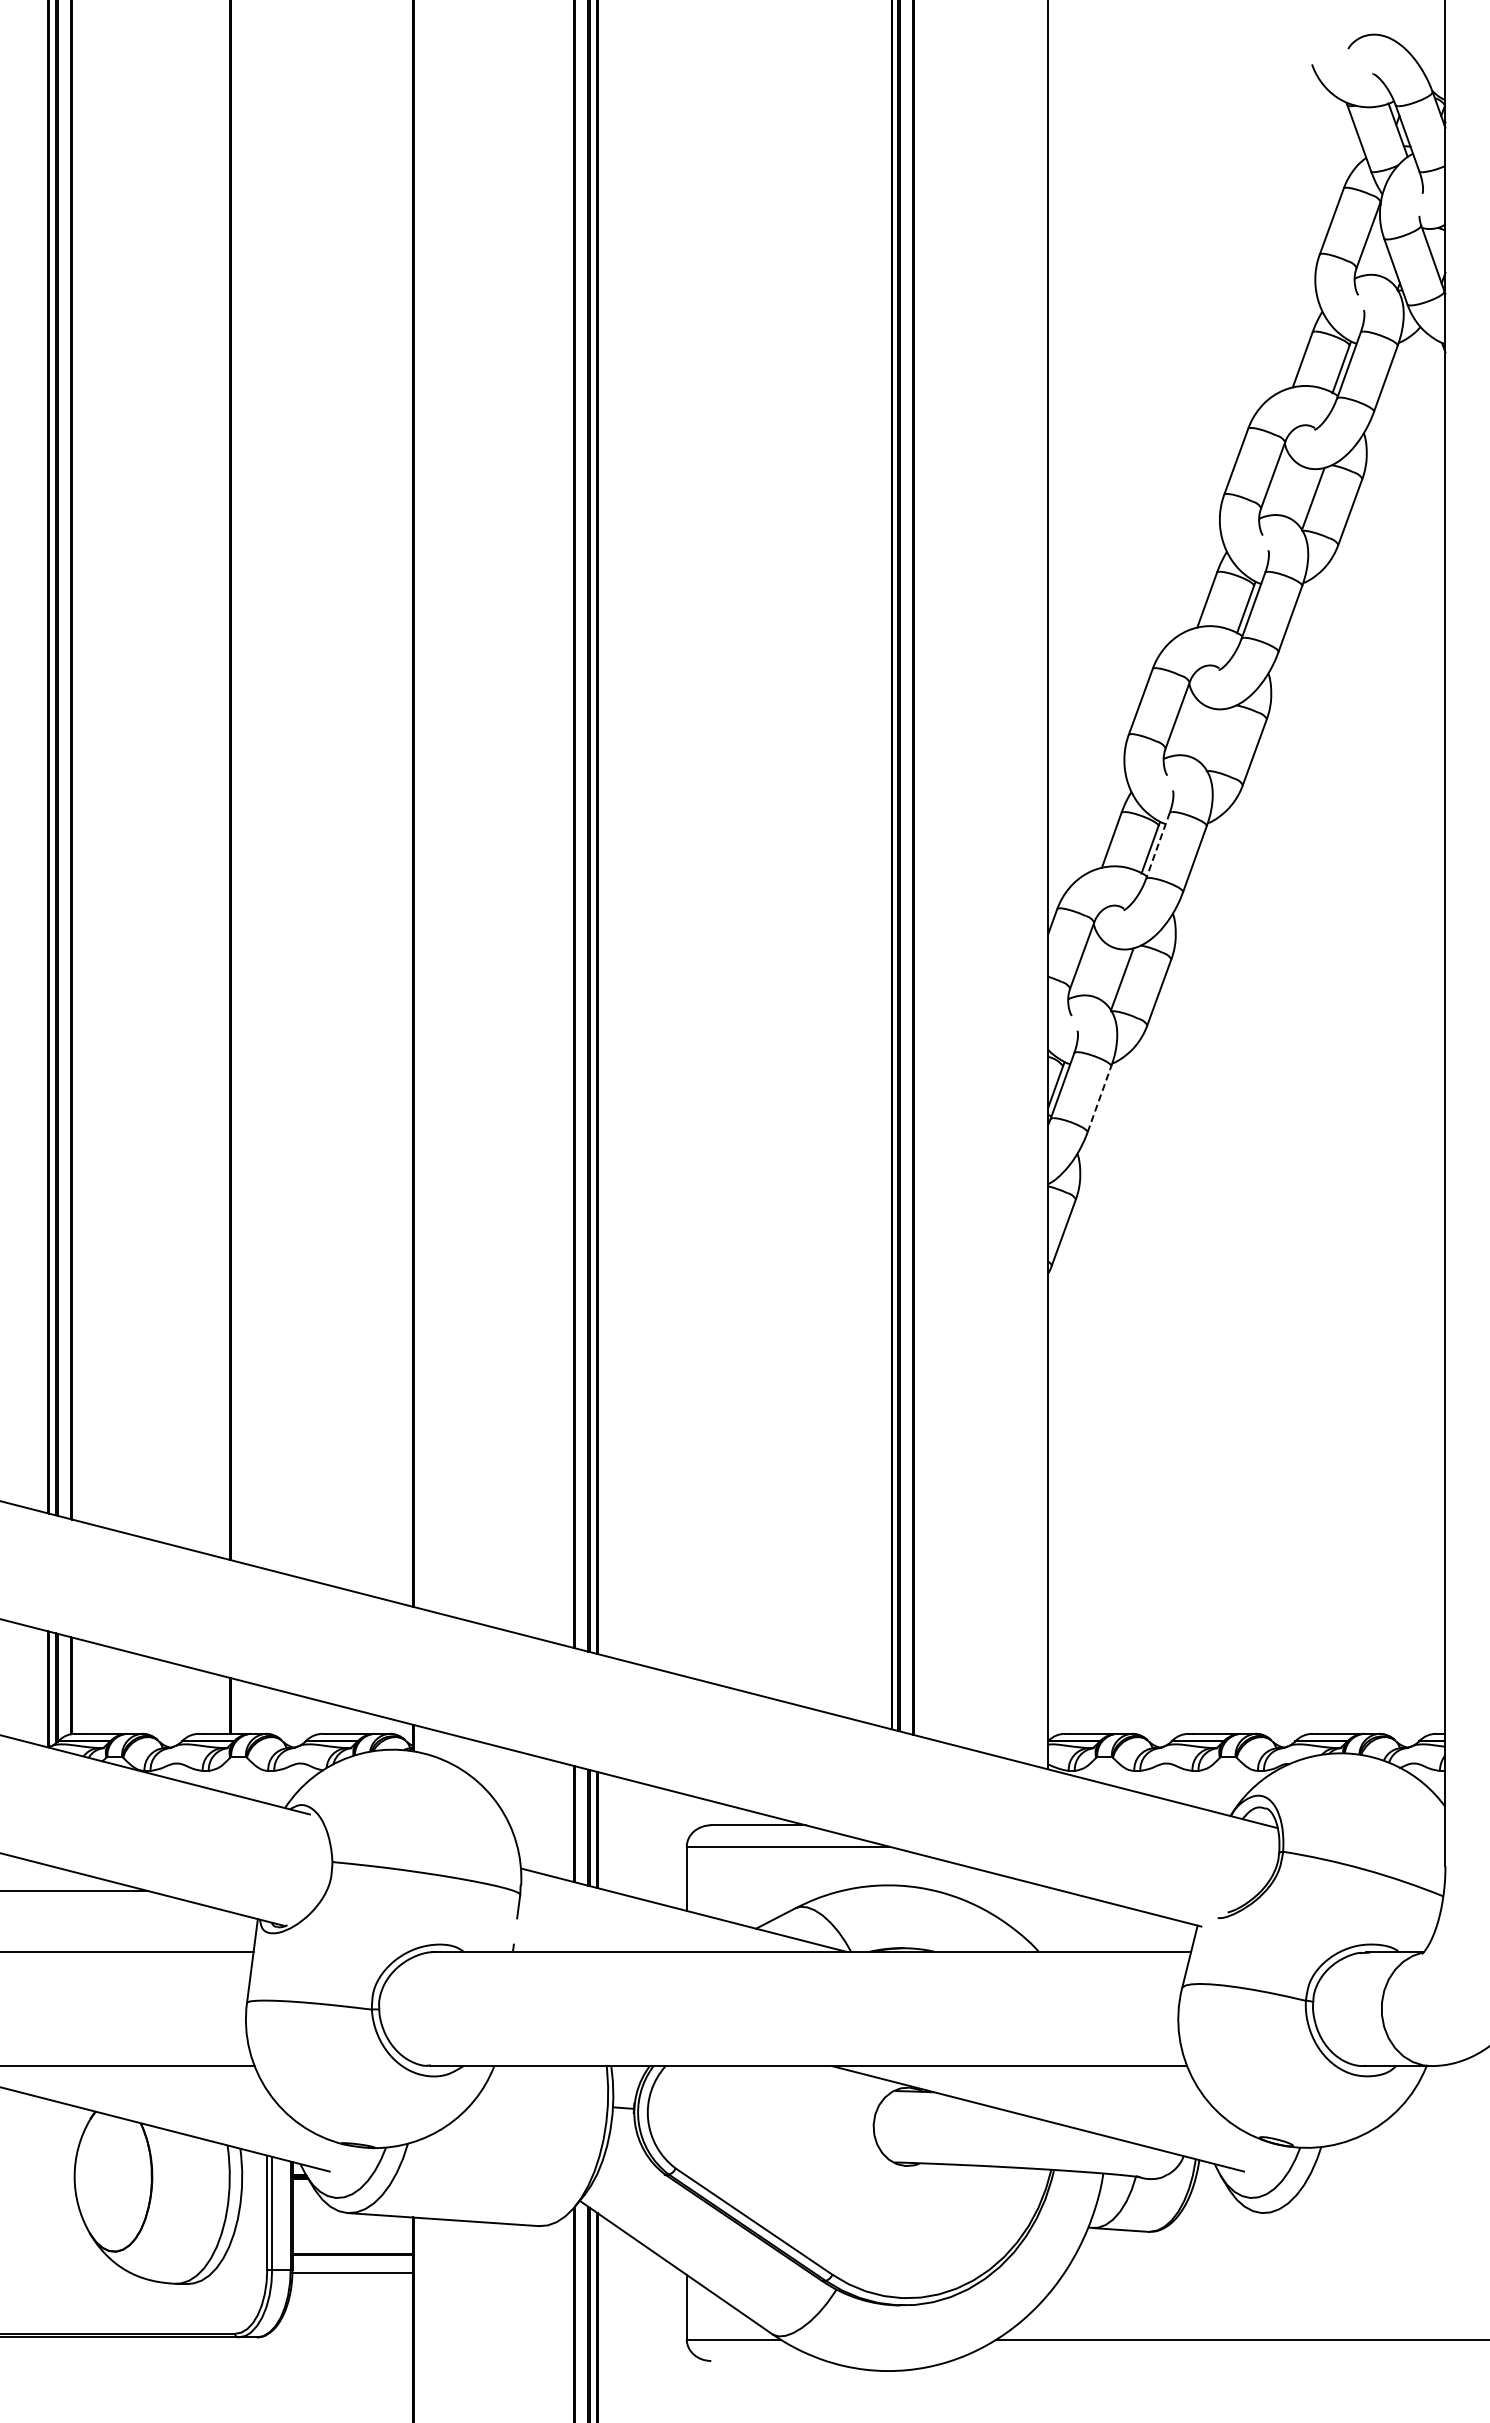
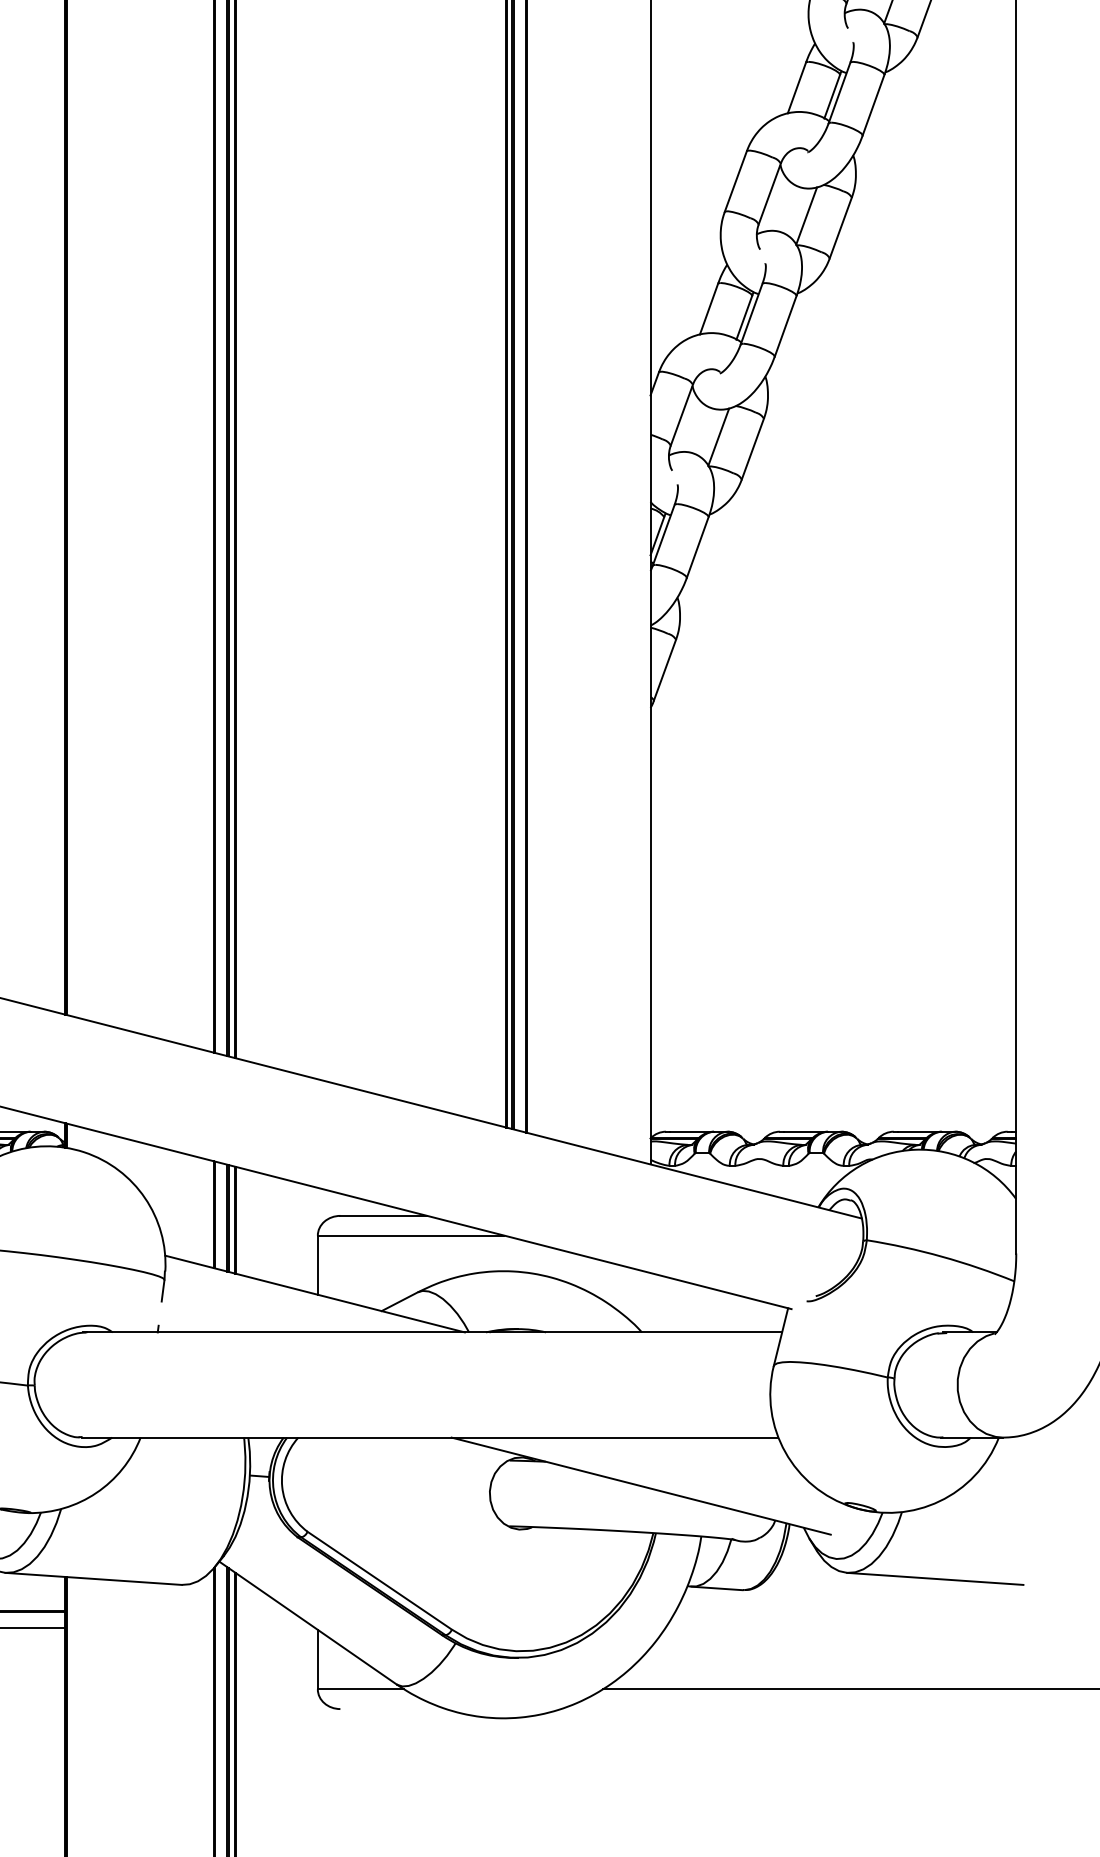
line: (1217, 739) -> (806, 216), added
line: (1157, 846) -> (751, 314), dashed -> solid
line: (1099, 1098) -> (697, 546), dashed -> solid
line: (1357, 2219) -> (935, 1578), added

